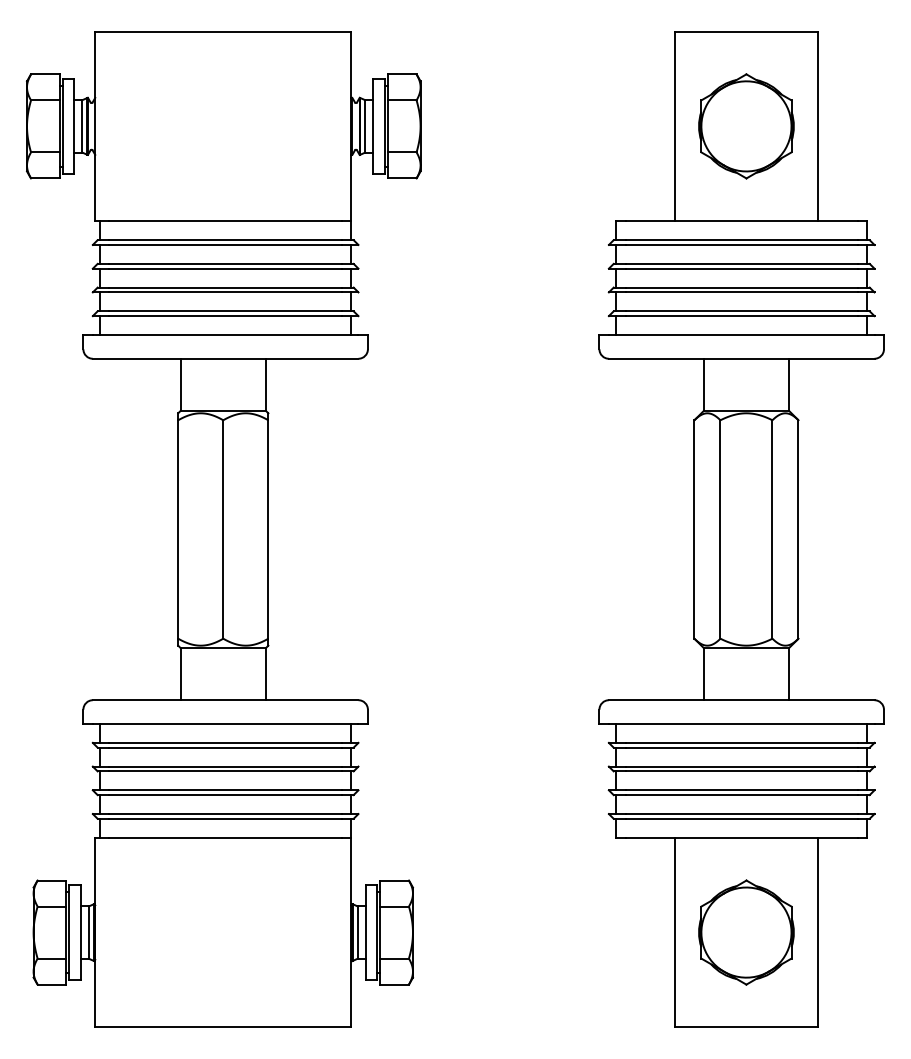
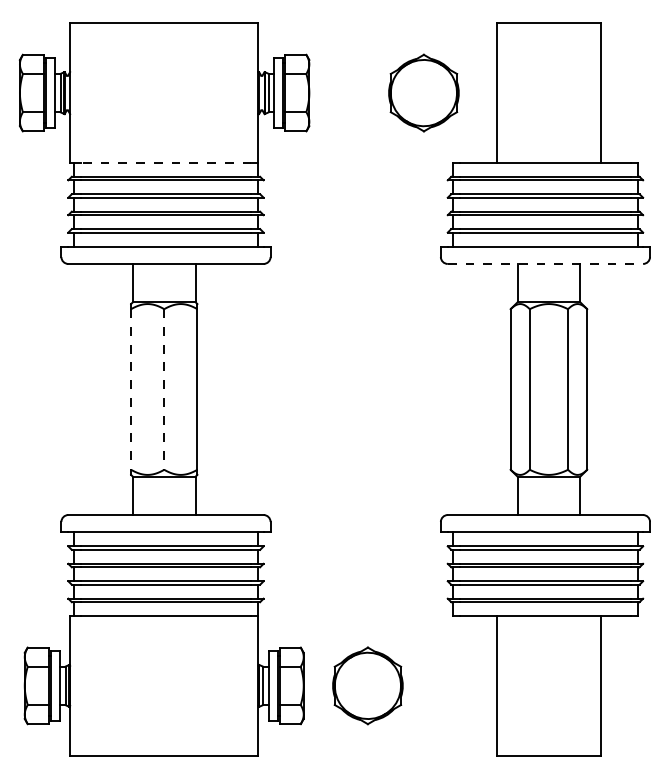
part: (745, 125) -> (423, 92), moved
line: (224, 220) -> (165, 162), solid -> dashed
line: (741, 358) -> (545, 263), solid -> dashed
line: (178, 529) -> (131, 389), solid -> dashed
line: (223, 529) -> (164, 389), solid -> dashed
part: (745, 932) -> (367, 685), moved

